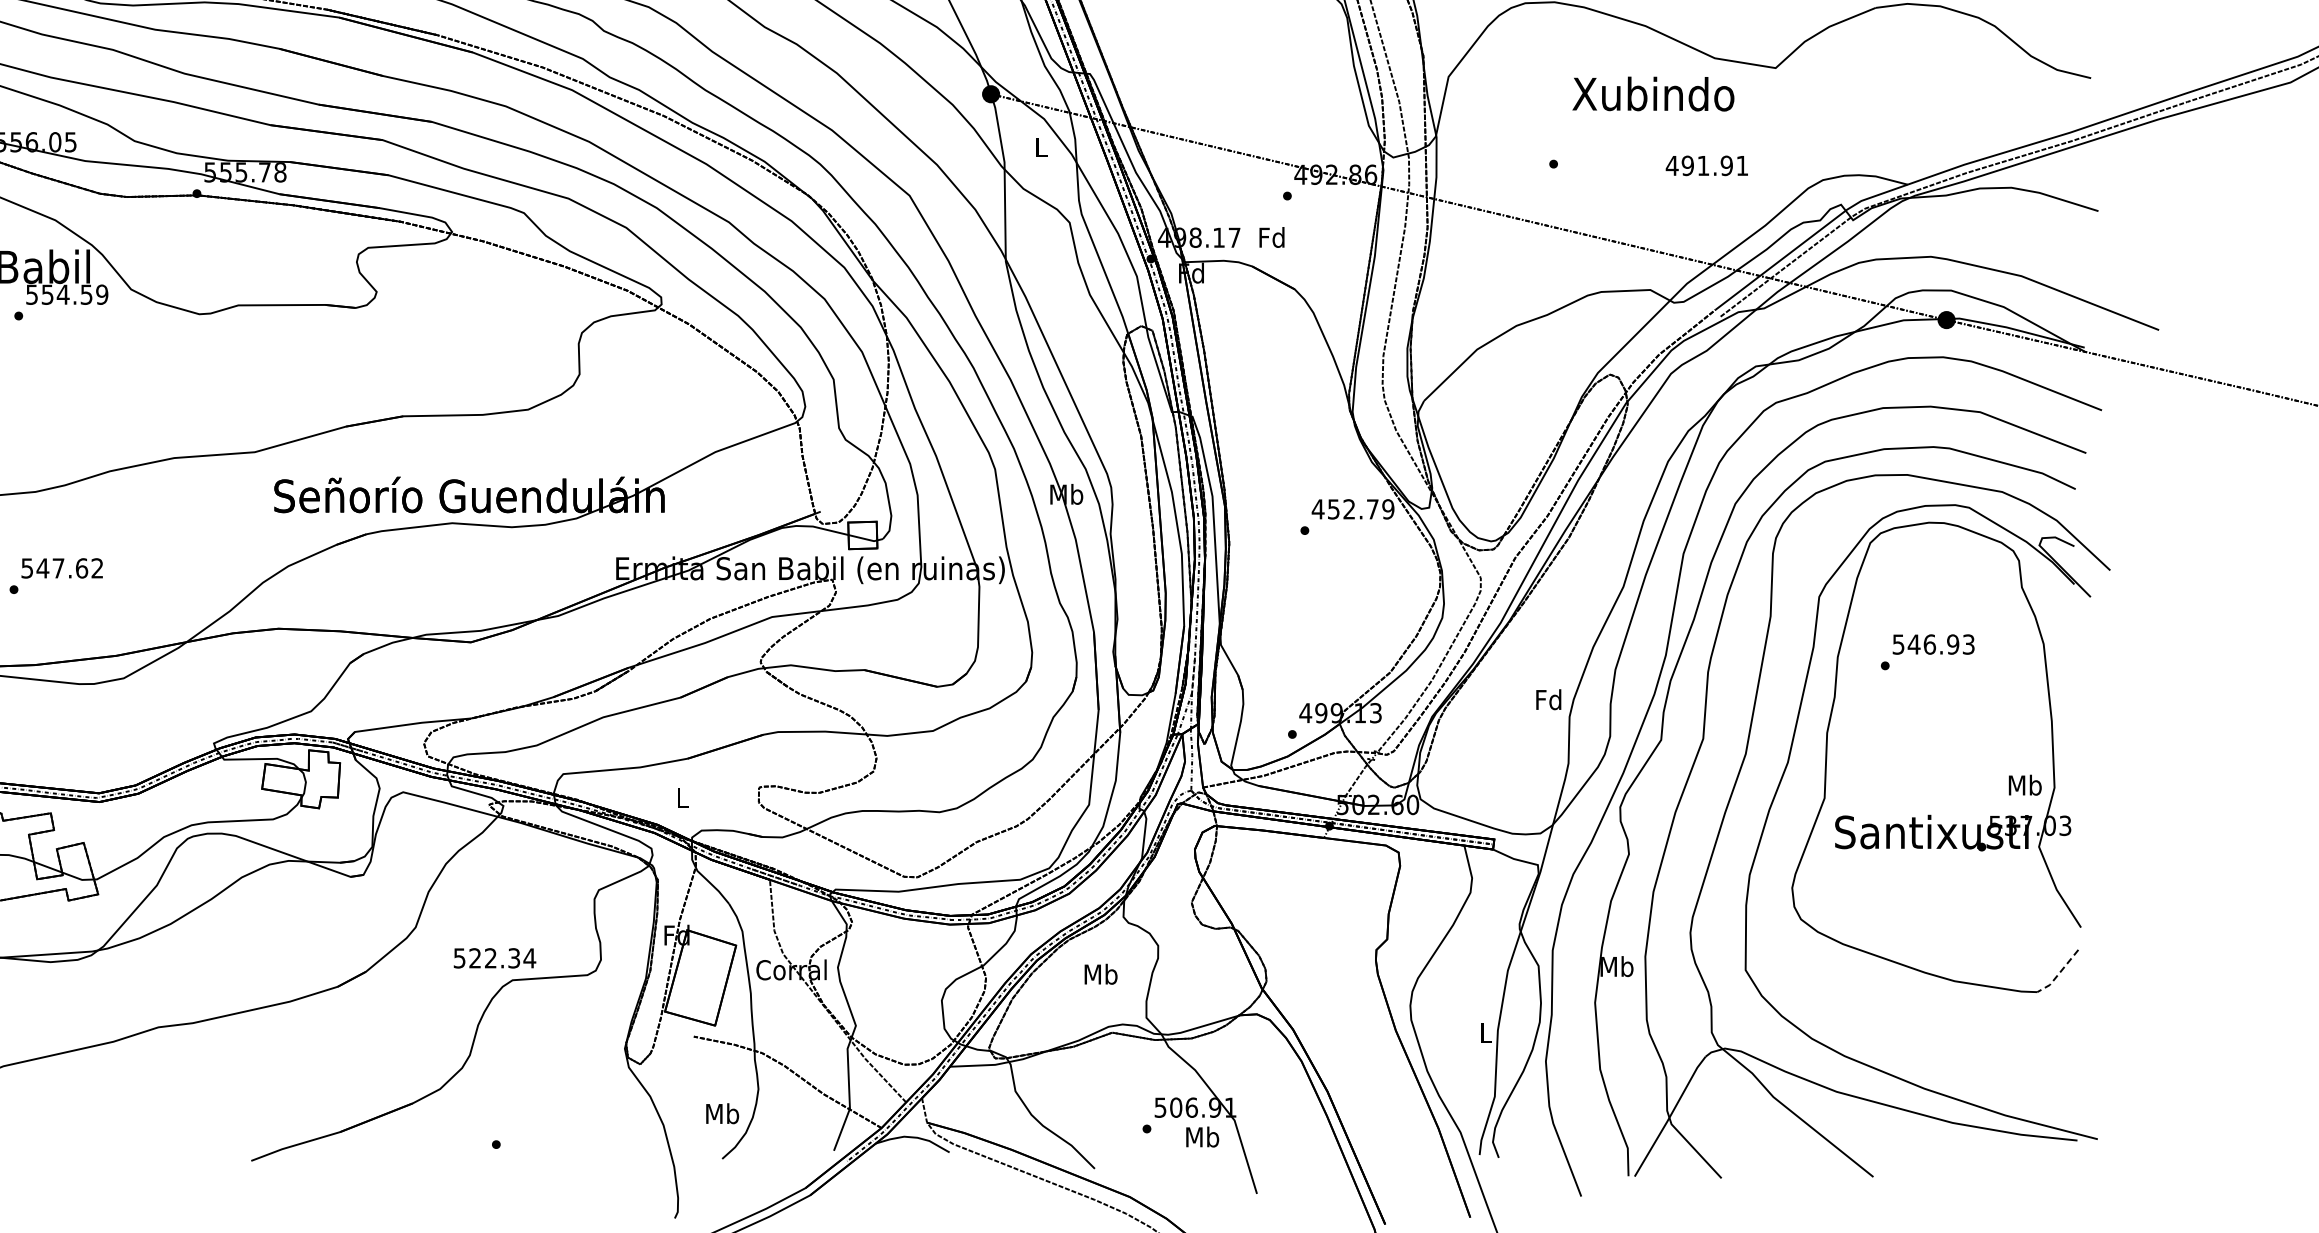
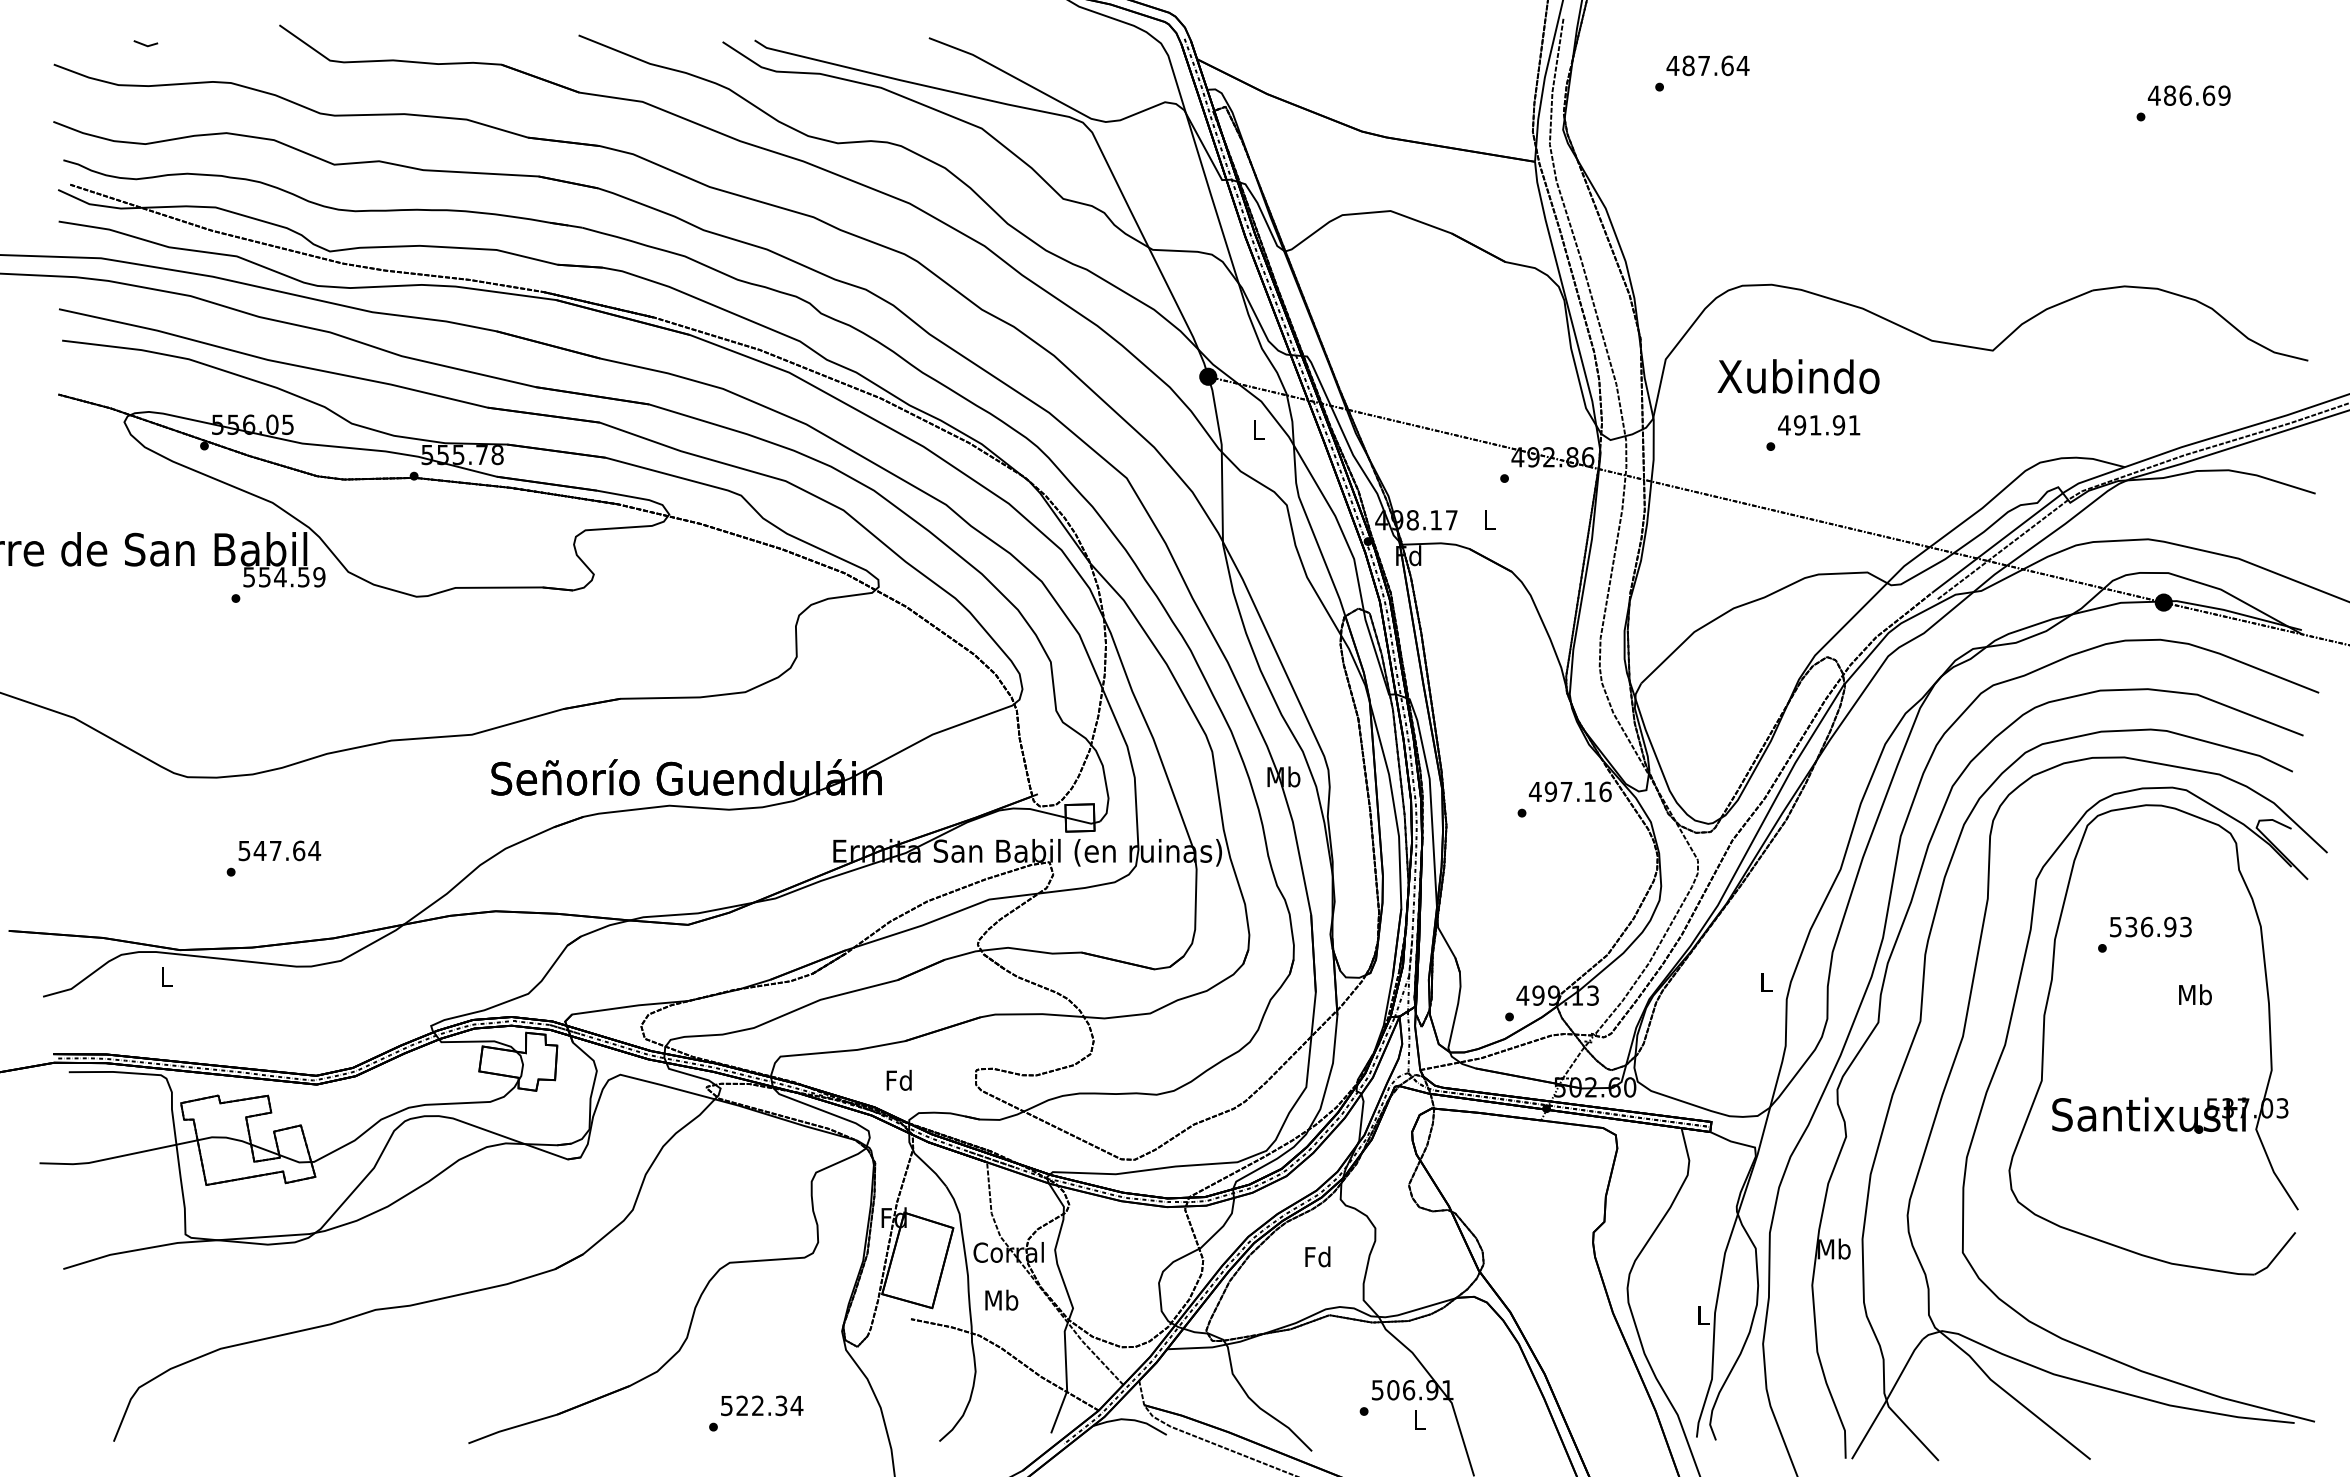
text: (1653, 93) -> (1798, 376), moved
text: (1707, 165) -> (1819, 425), moved
text: (1271, 236) -> (1488, 519), Fd -> L
text: (1360, 508) -> (1577, 791), 452.79 -> 497.16
text: (97, 567) -> (314, 850), 547.62 -> 547.64
text: (1913, 643) -> (2130, 926), 546.93 -> 536.93
text: (1548, 698) -> (1765, 981), Fd -> L
text: (2025, 784) -> (2195, 994), moved
text: (681, 796) -> (898, 1079), L -> Fd
text: (495, 957) -> (762, 1405), moved
text: (1100, 973) -> (1317, 1256), Mb -> Fd
line: (2059, 973) -> (2276, 1256), dashed -> solid
text: (722, 1112) -> (1001, 1299), moved
text: (1202, 1136) -> (1419, 1419), Mb -> L

